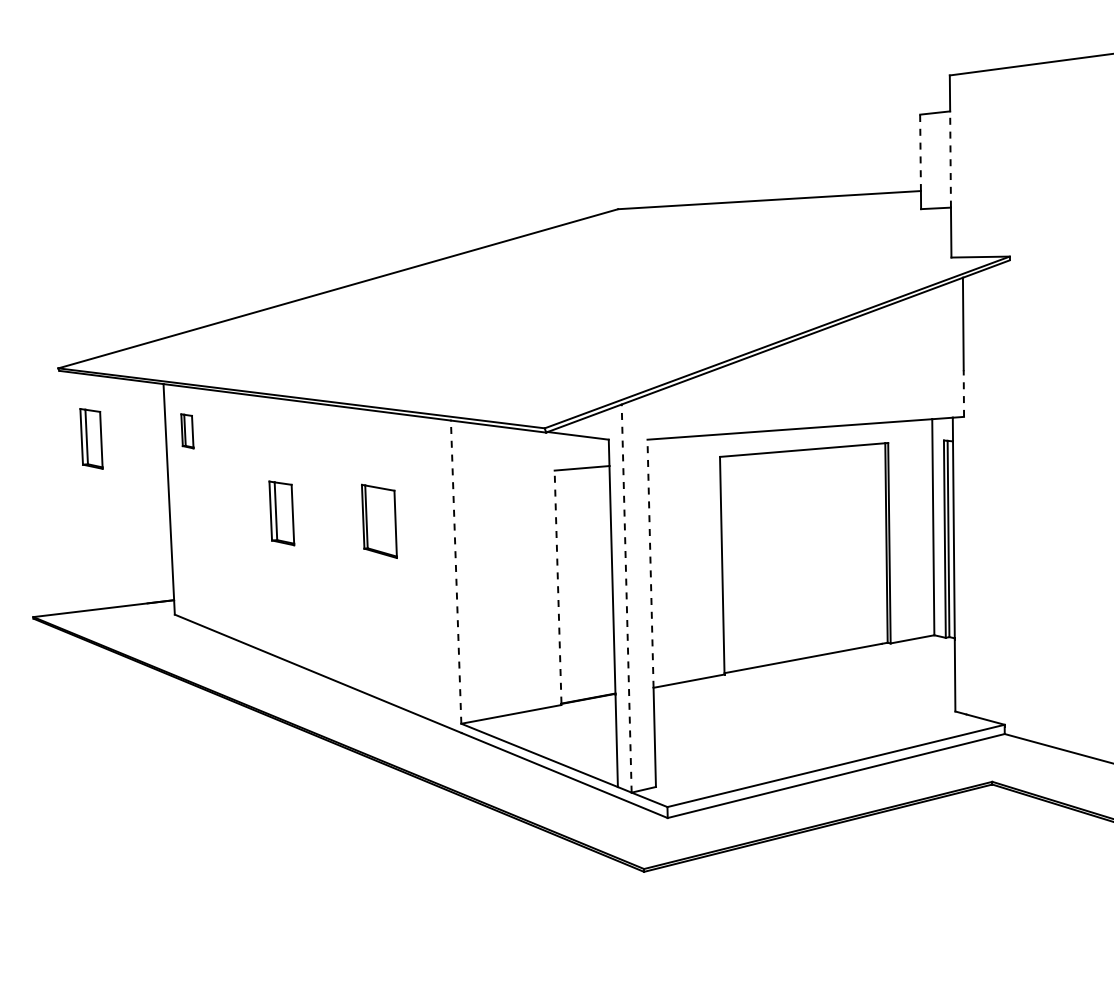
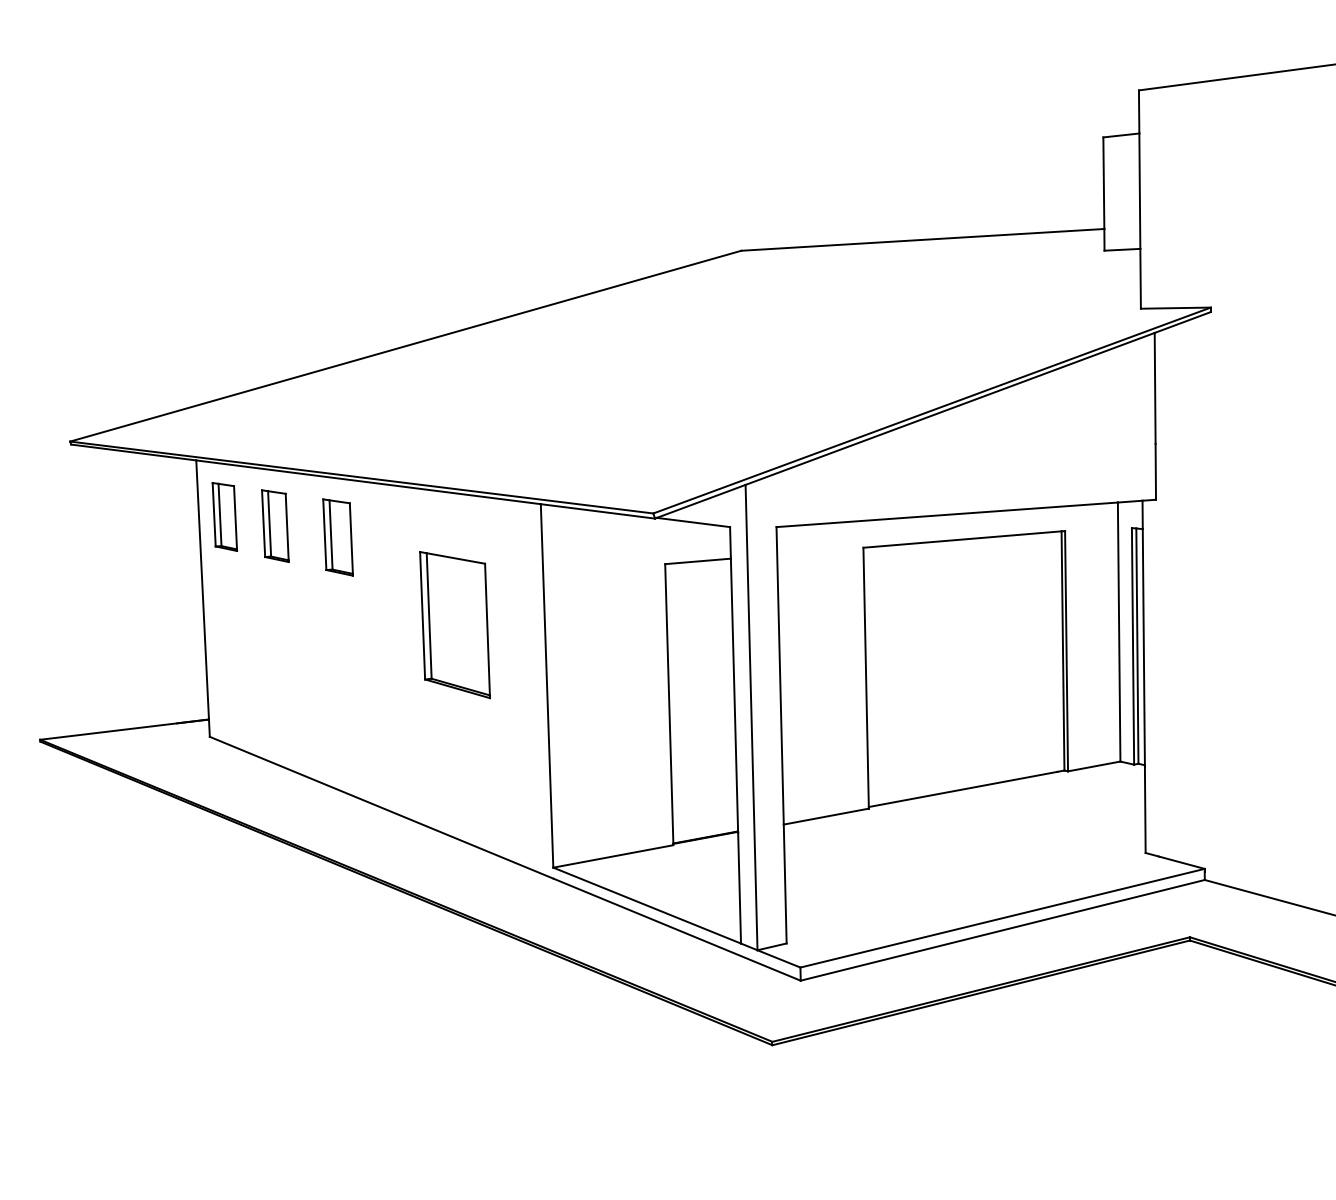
line: (920, 152) -> (1103, 182), dashed -> solid
line: (950, 159) -> (1139, 191), dashed -> solid
line: (963, 393) -> (1155, 471), dashed -> solid
part: (187, 431) -> (225, 517), size x1.67
part: (91, 438) -> (275, 525), moved
part: (281, 513) -> (337, 537), moved
part: (379, 521) -> (455, 625), size x1.67
line: (650, 563) -> (780, 675), dashed -> solid
line: (456, 572) -> (547, 686), dashed -> solid
line: (558, 587) -> (669, 704), dashed -> solid
line: (626, 598) -> (751, 717), dashed -> solid

